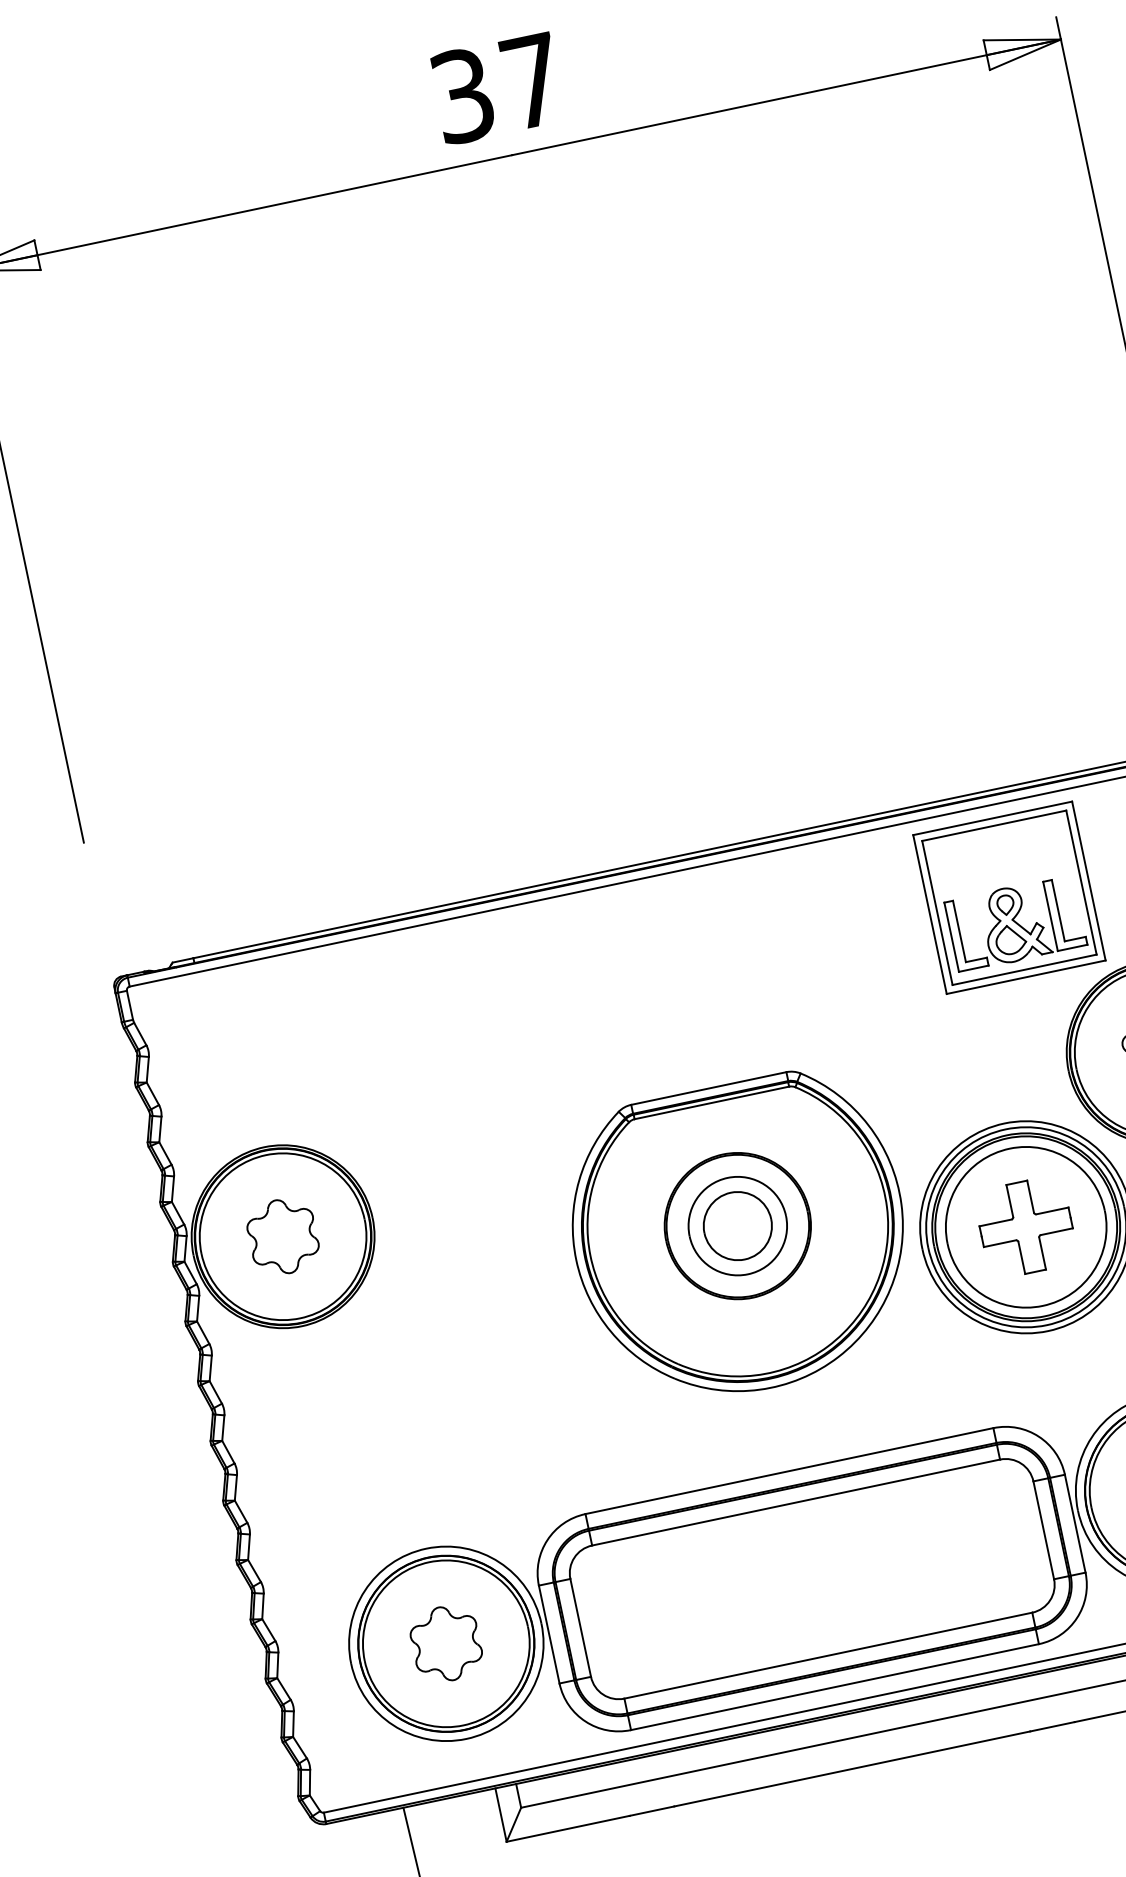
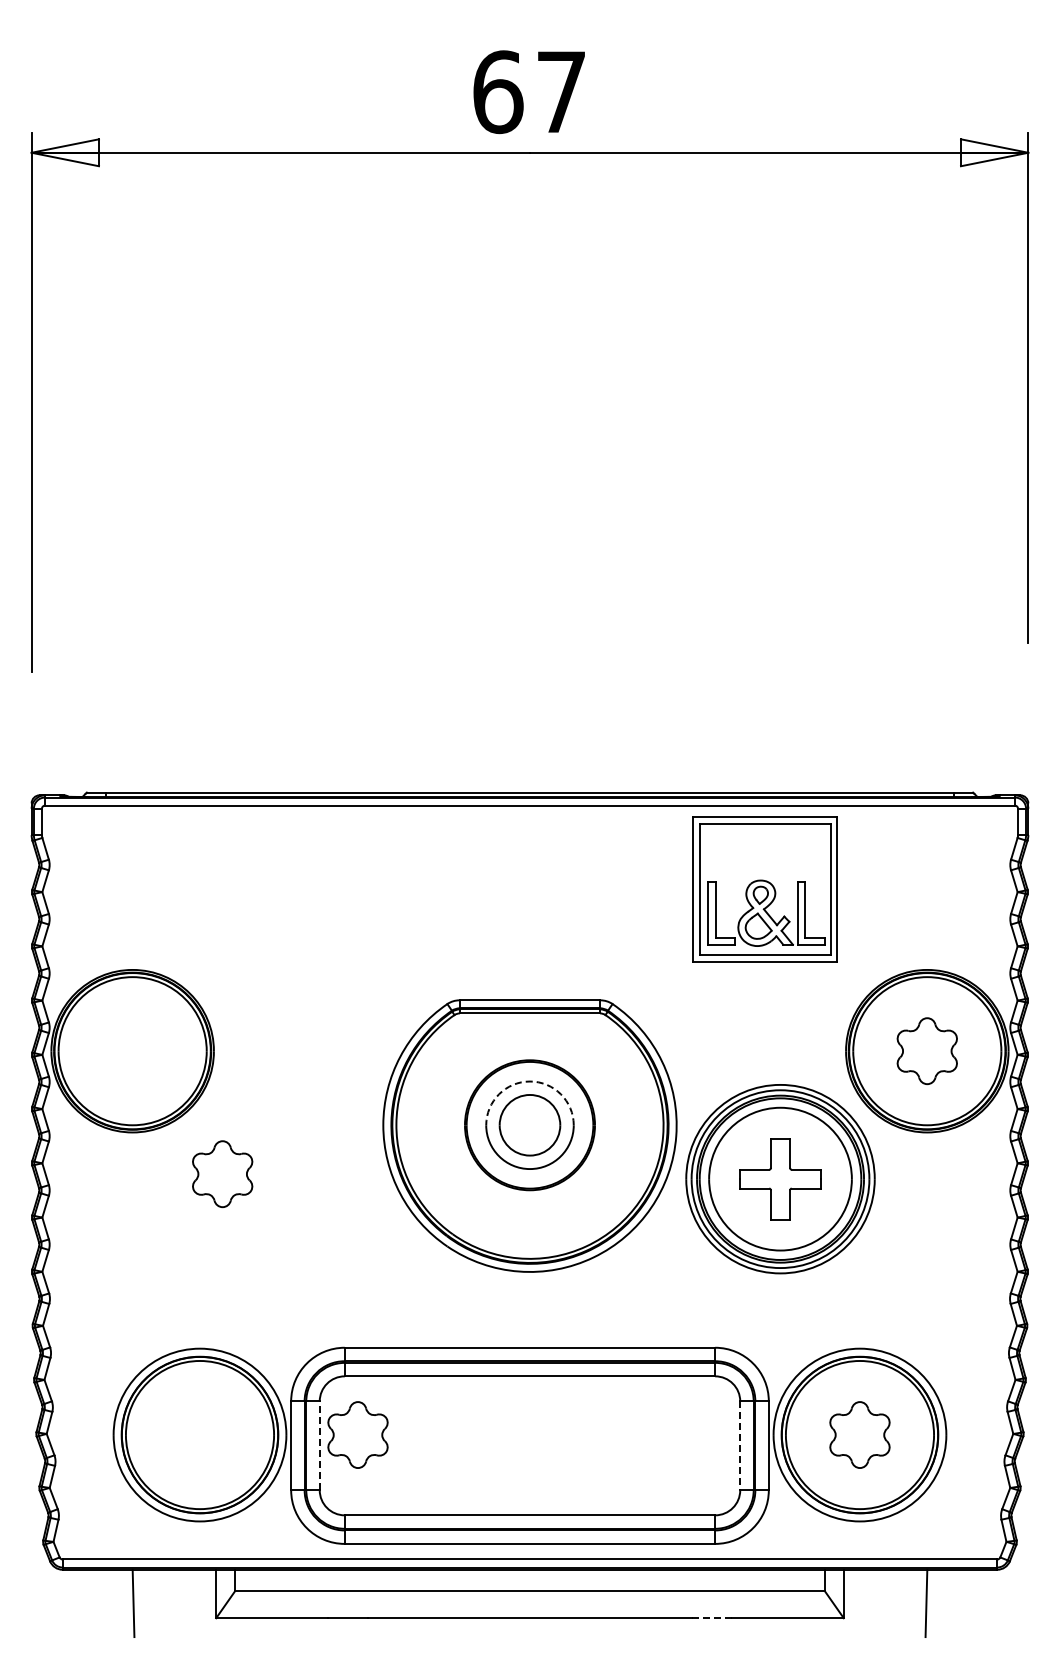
text: (463, 96) -> (498, 92), 37 -> 67
part: (1008, 897) -> (764, 889), moved
arc: (728, 1177) -> (530, 1081), solid -> dashed
part: (282, 1237) -> (222, 1174), moved
line: (1044, 1530) -> (740, 1446), solid -> dashed
line: (580, 1627) -> (319, 1445), solid -> dashed
part: (445, 1643) -> (357, 1434), moved
line: (1053, 1726) -> (712, 1618), solid -> dashed

